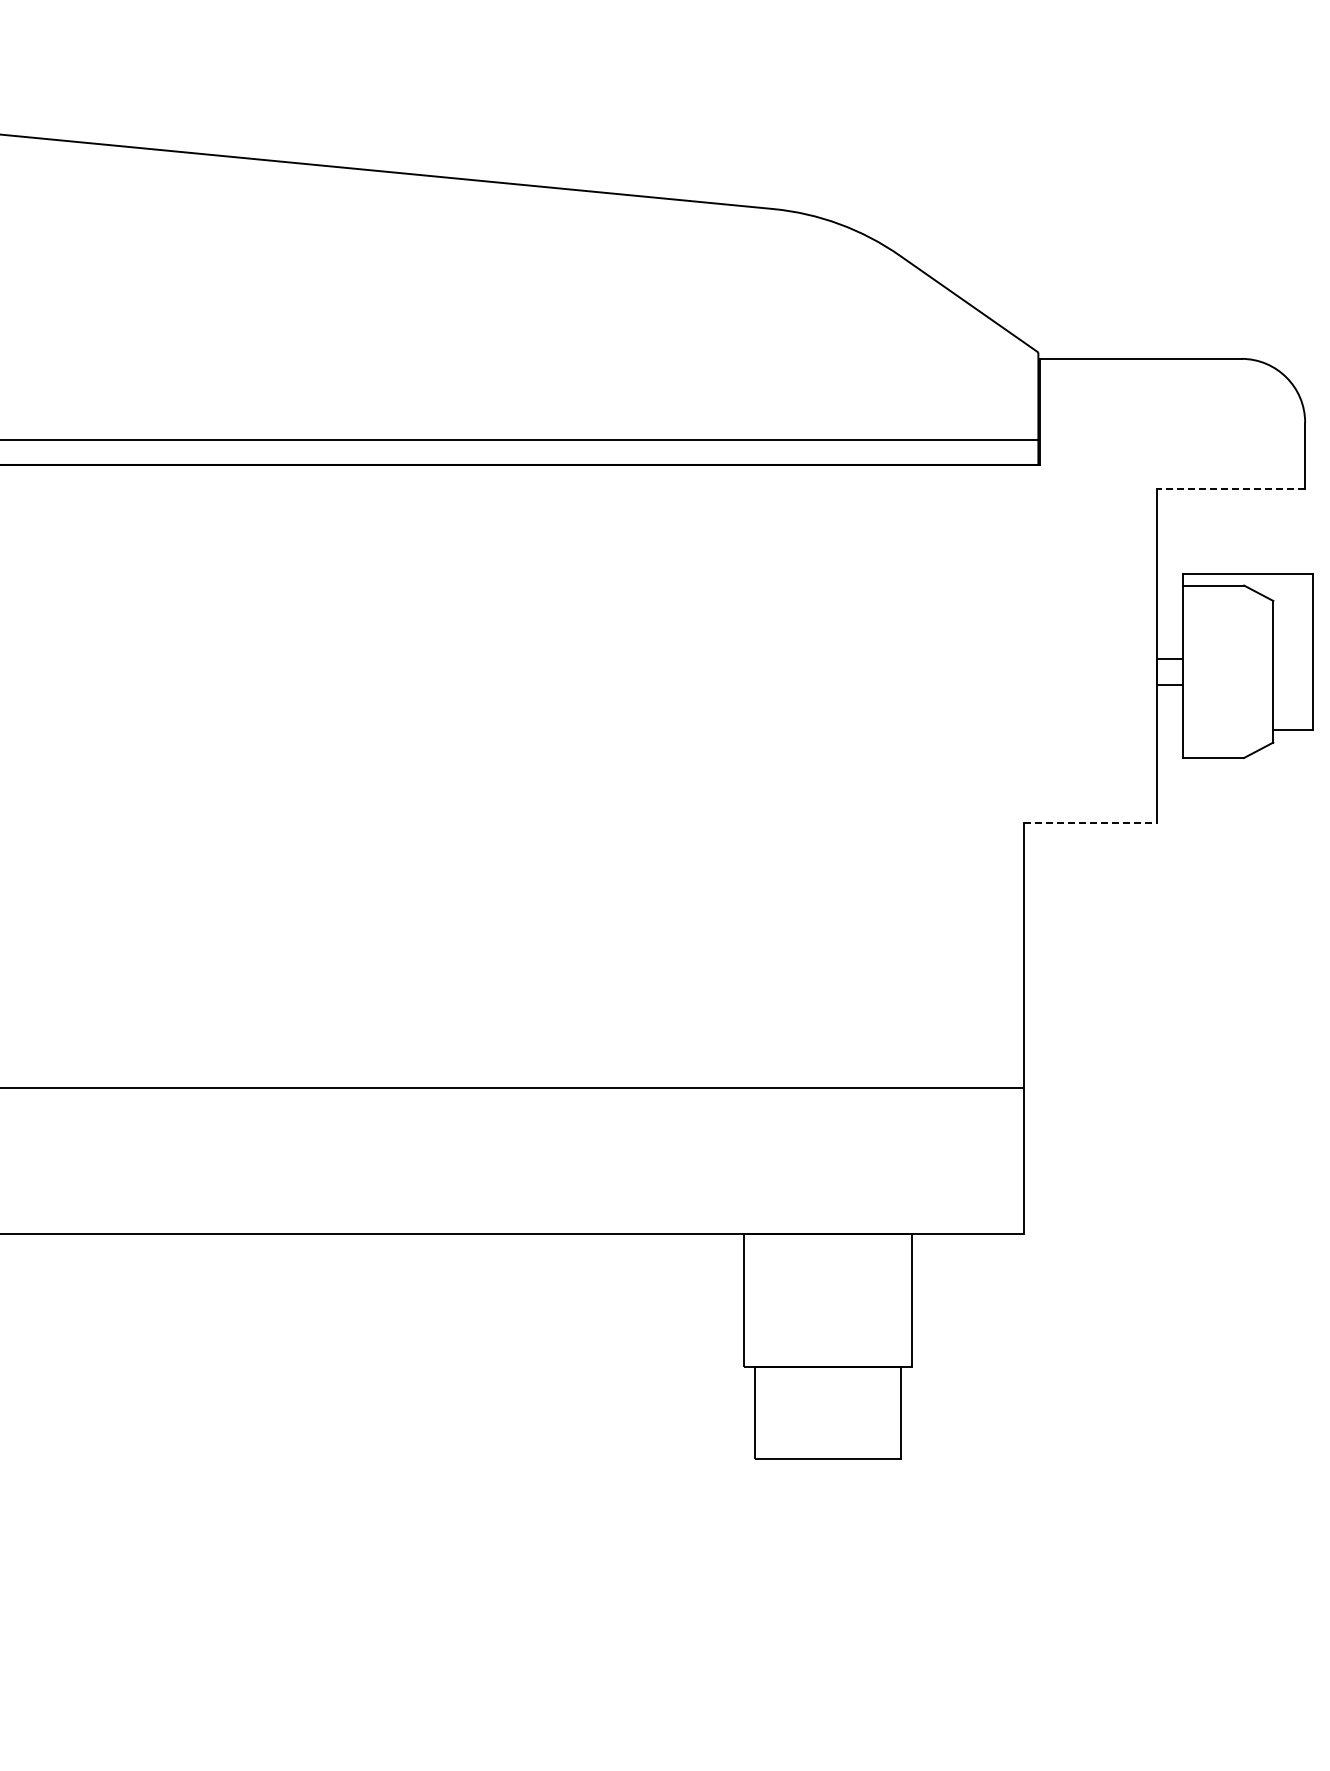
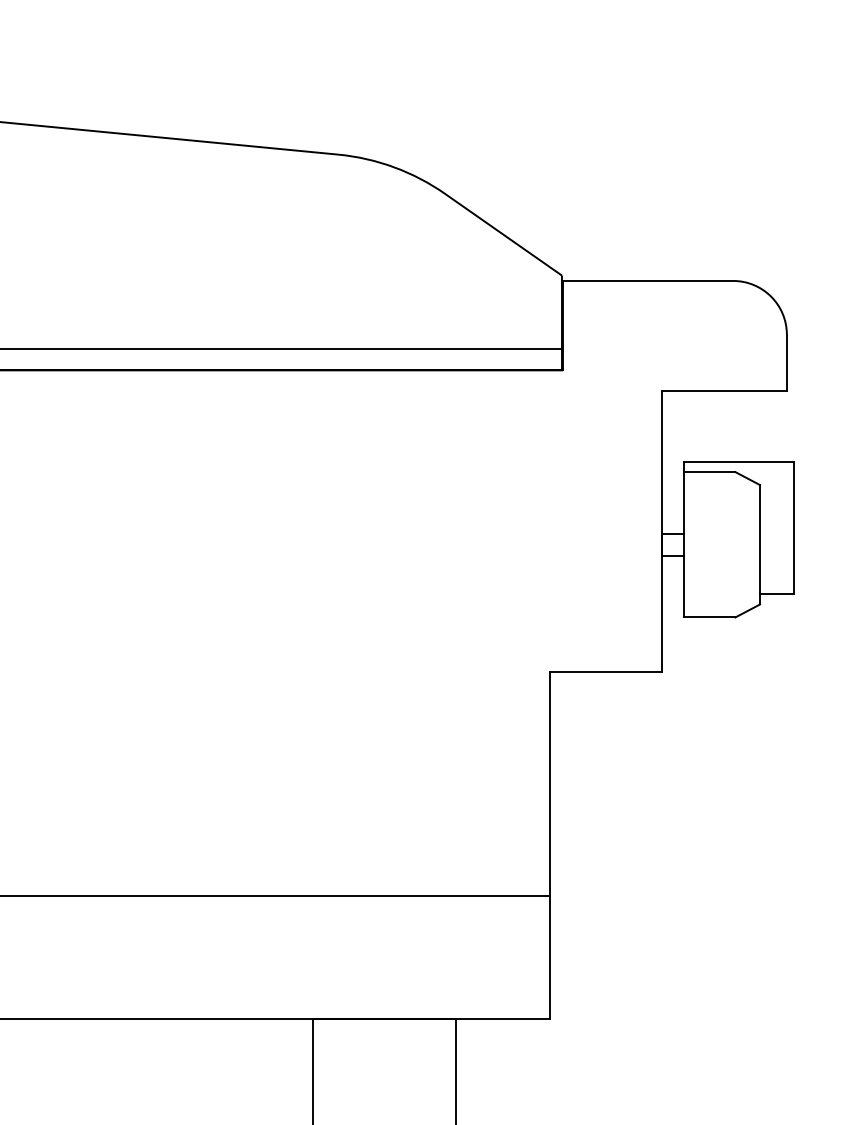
line: (1230, 488) -> (723, 390), dashed -> solid
line: (1090, 822) -> (605, 671), dashed -> solid

